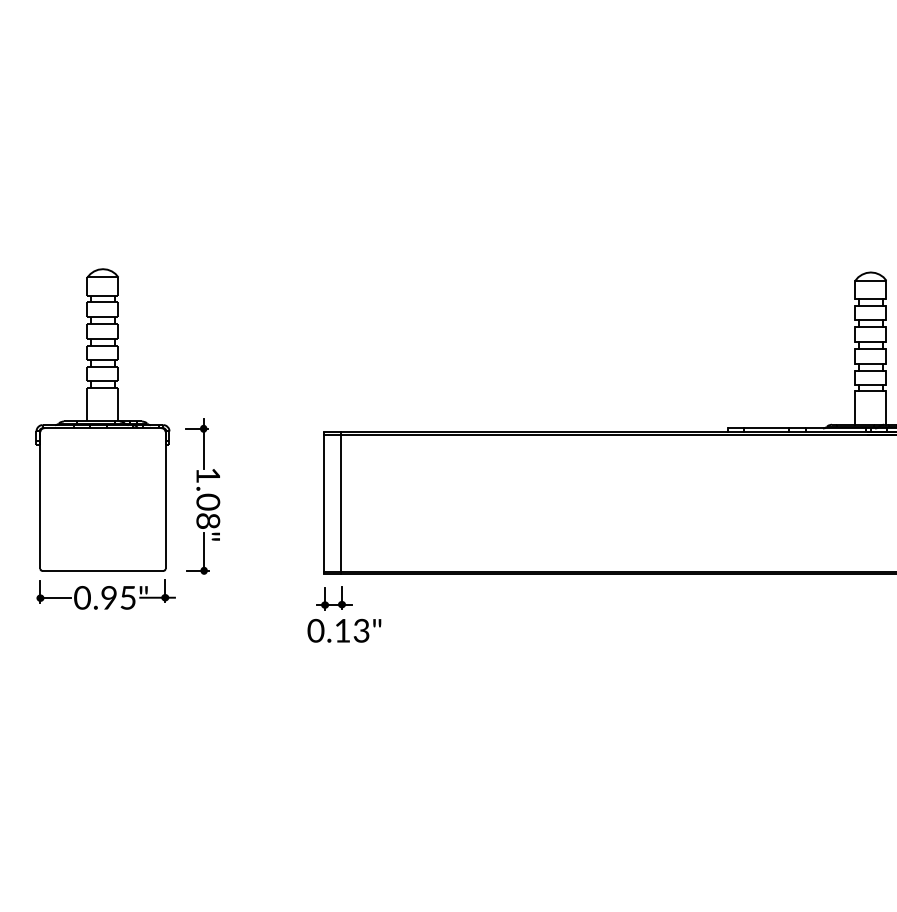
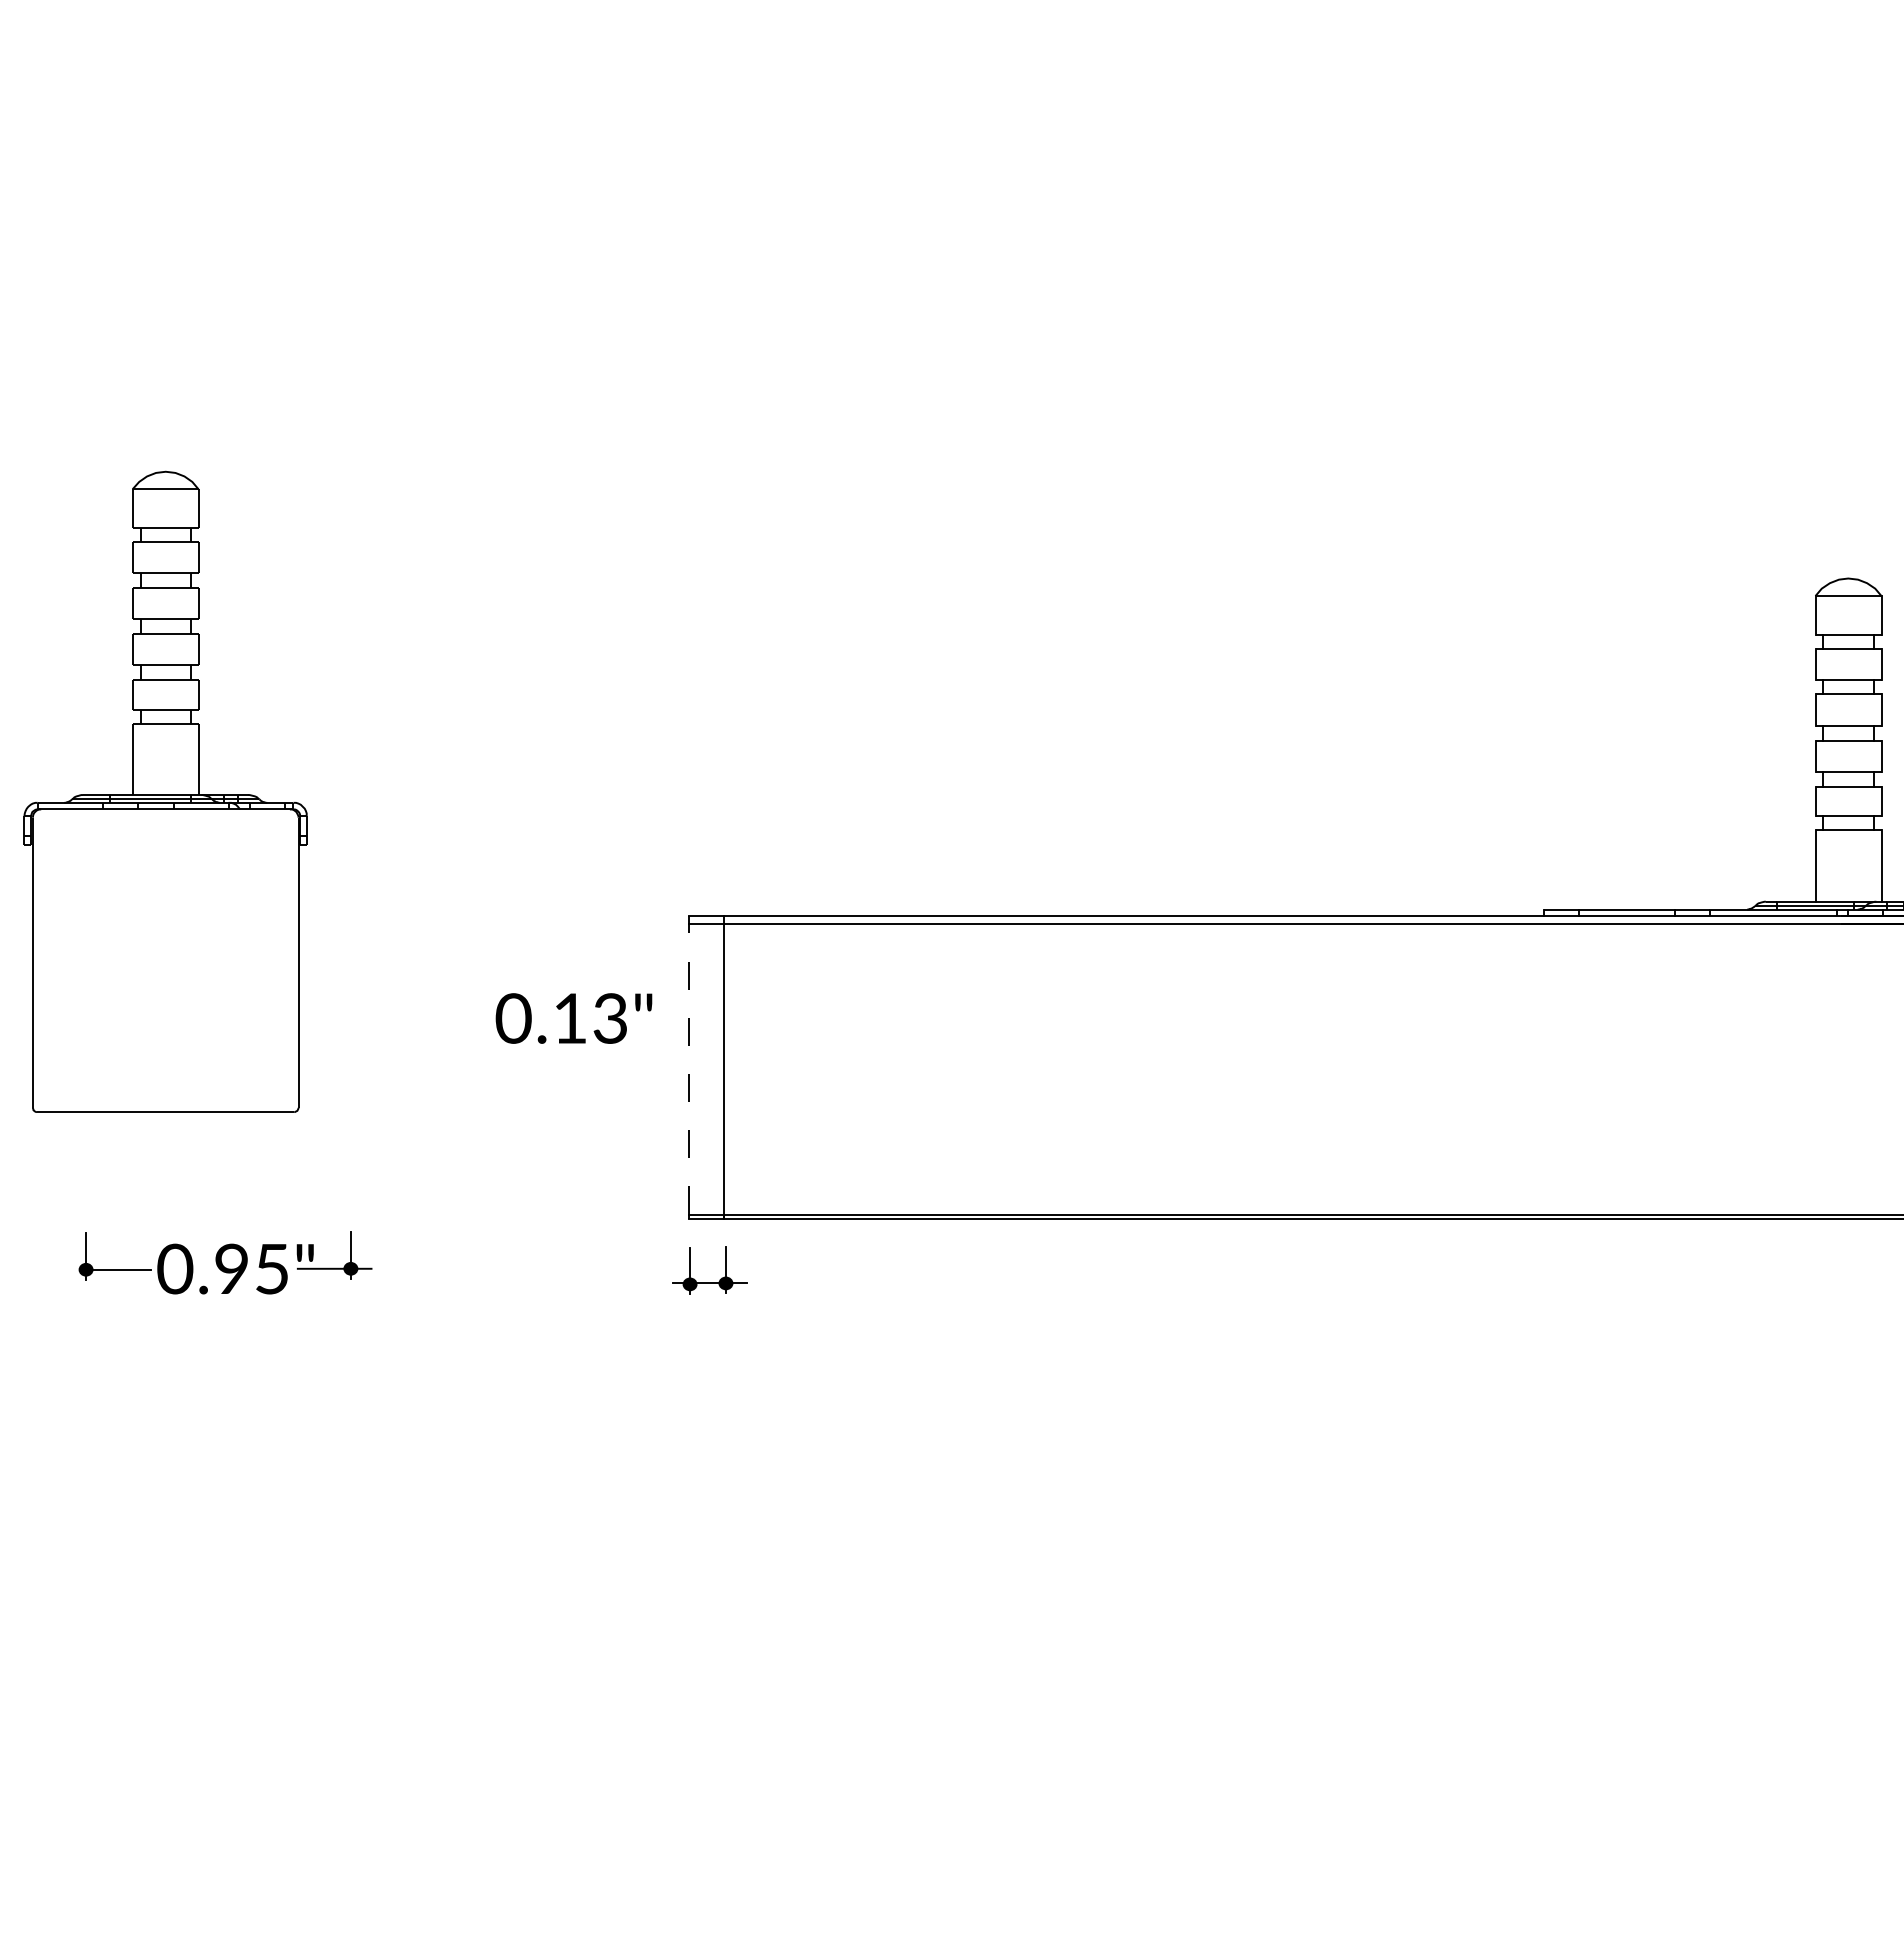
part: (102, 419) -> (164, 790), moved
part: (202, 496) -> (429, 1053), removed
line: (324, 503) -> (688, 1068), solid -> dashed
text: (344, 630) -> (574, 1017), moved

